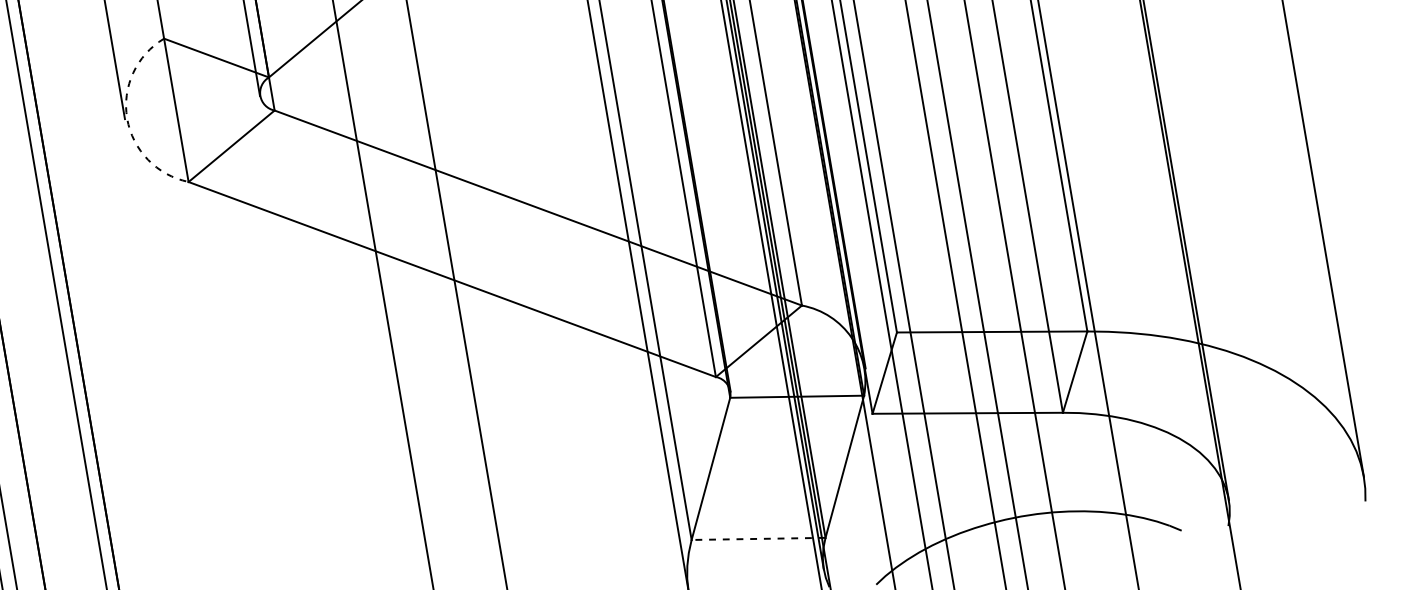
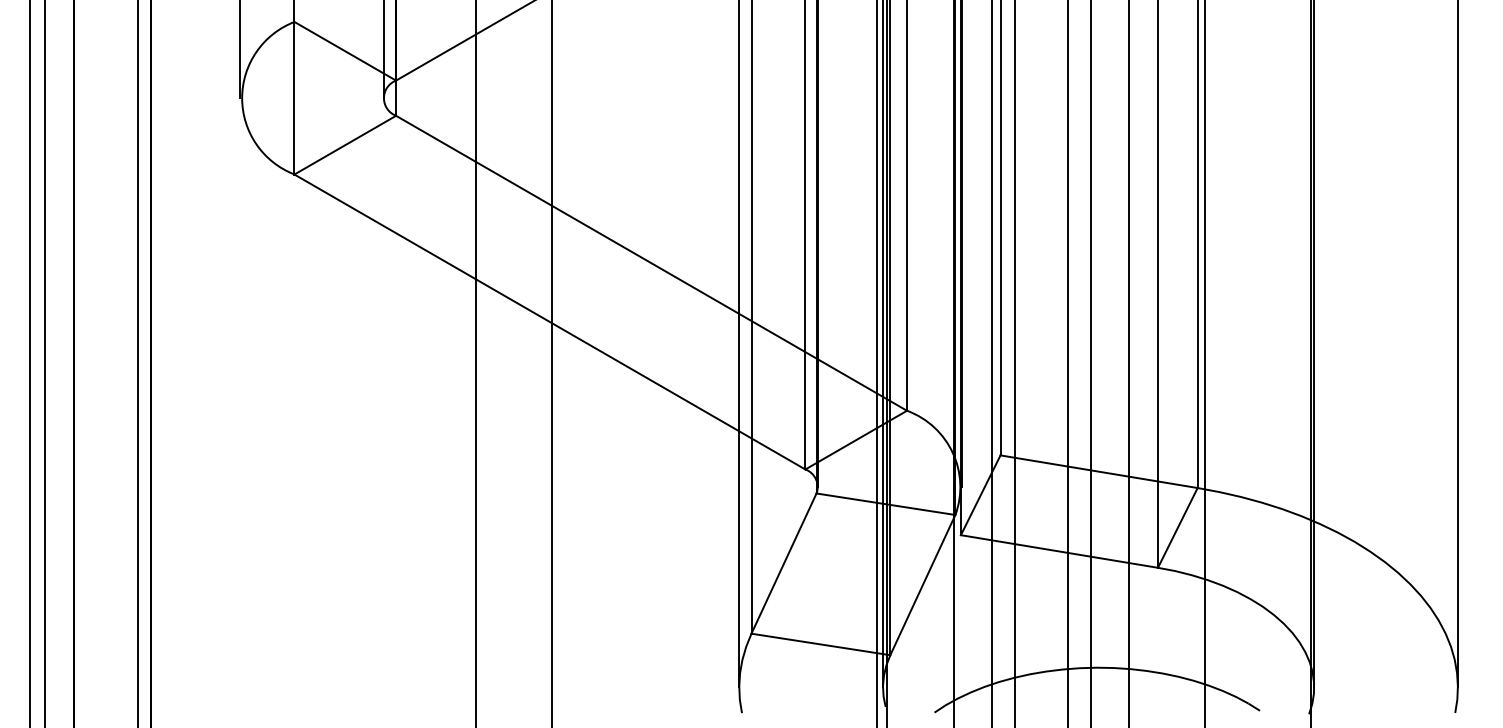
arc: (127, 118) -> (242, 98), dashed -> solid
line: (758, 539) -> (820, 644), dashed -> solid

